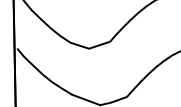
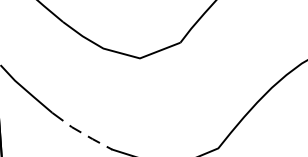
line: (57, 85) -> (82, 132), solid -> dashed

